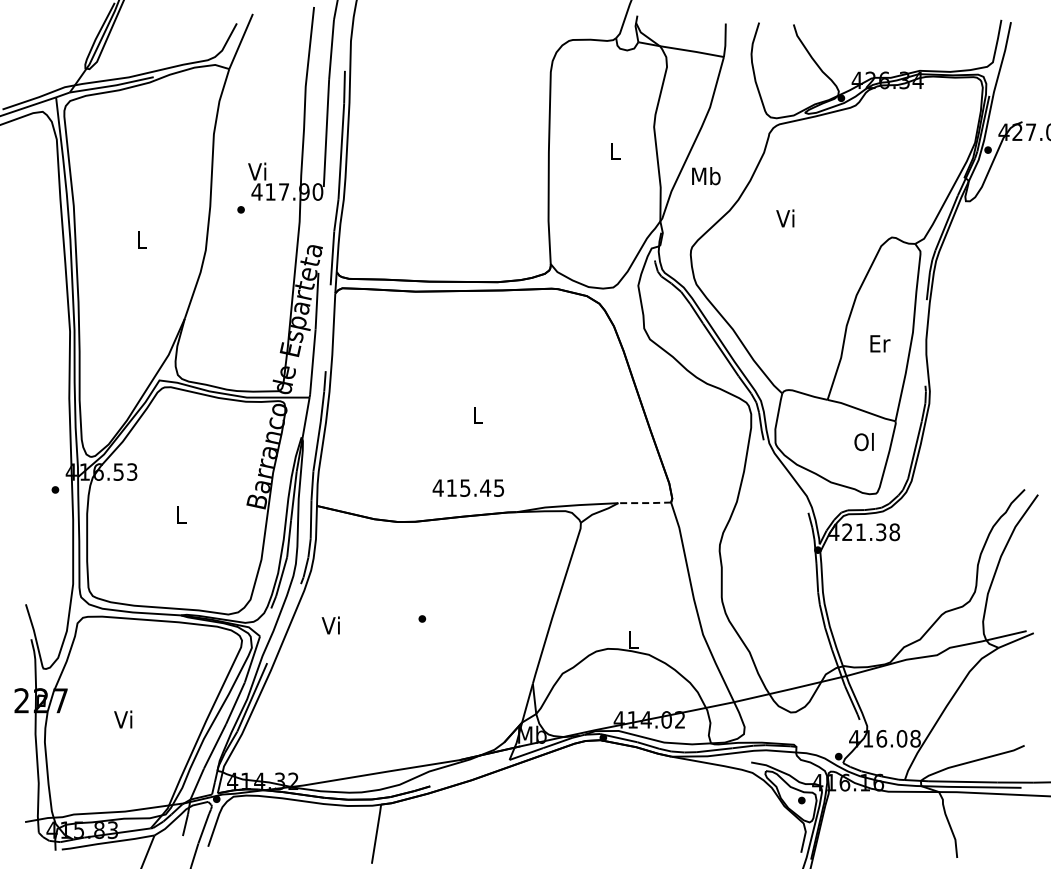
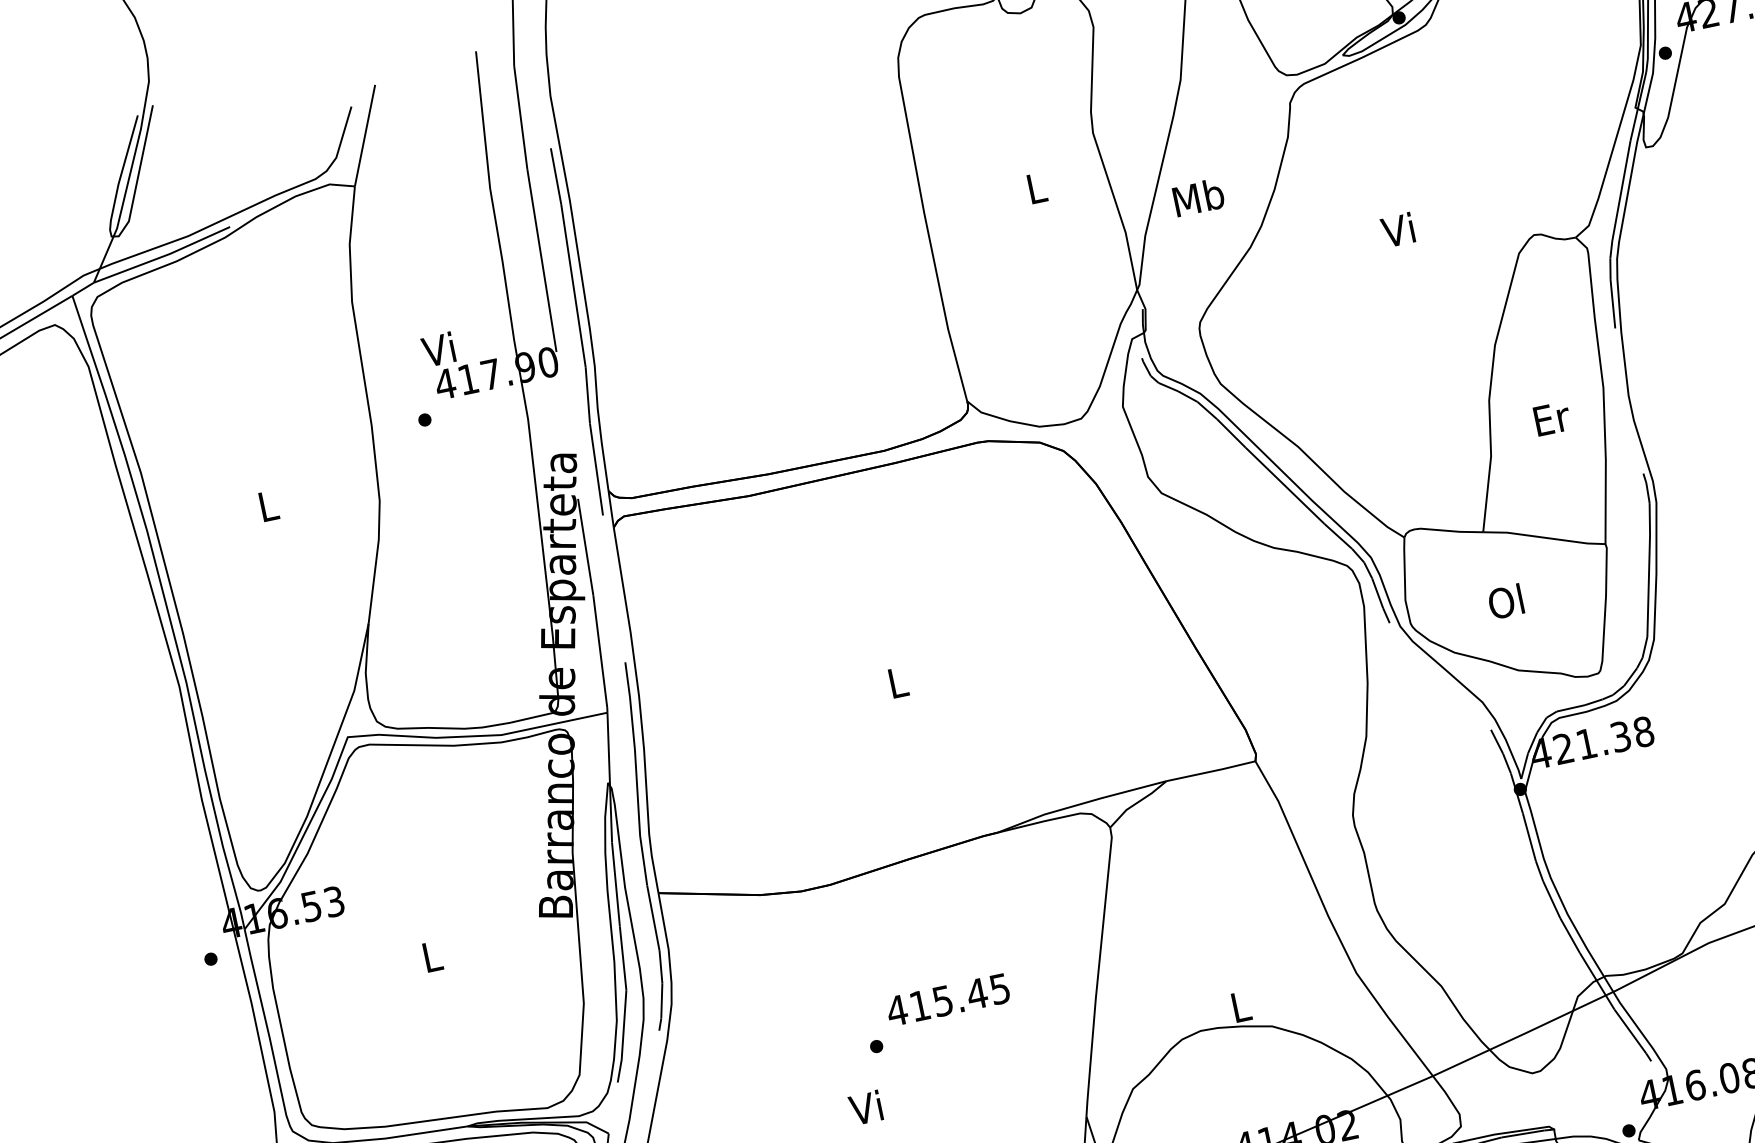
text: (785, 218) -> (1398, 230), moved
text: (863, 442) -> (1504, 602), moved
text: (467, 487) -> (946, 999), moved
line: (644, 503) -> (1210, 772), dashed -> solid
text: (330, 625) -> (865, 1108), moved

